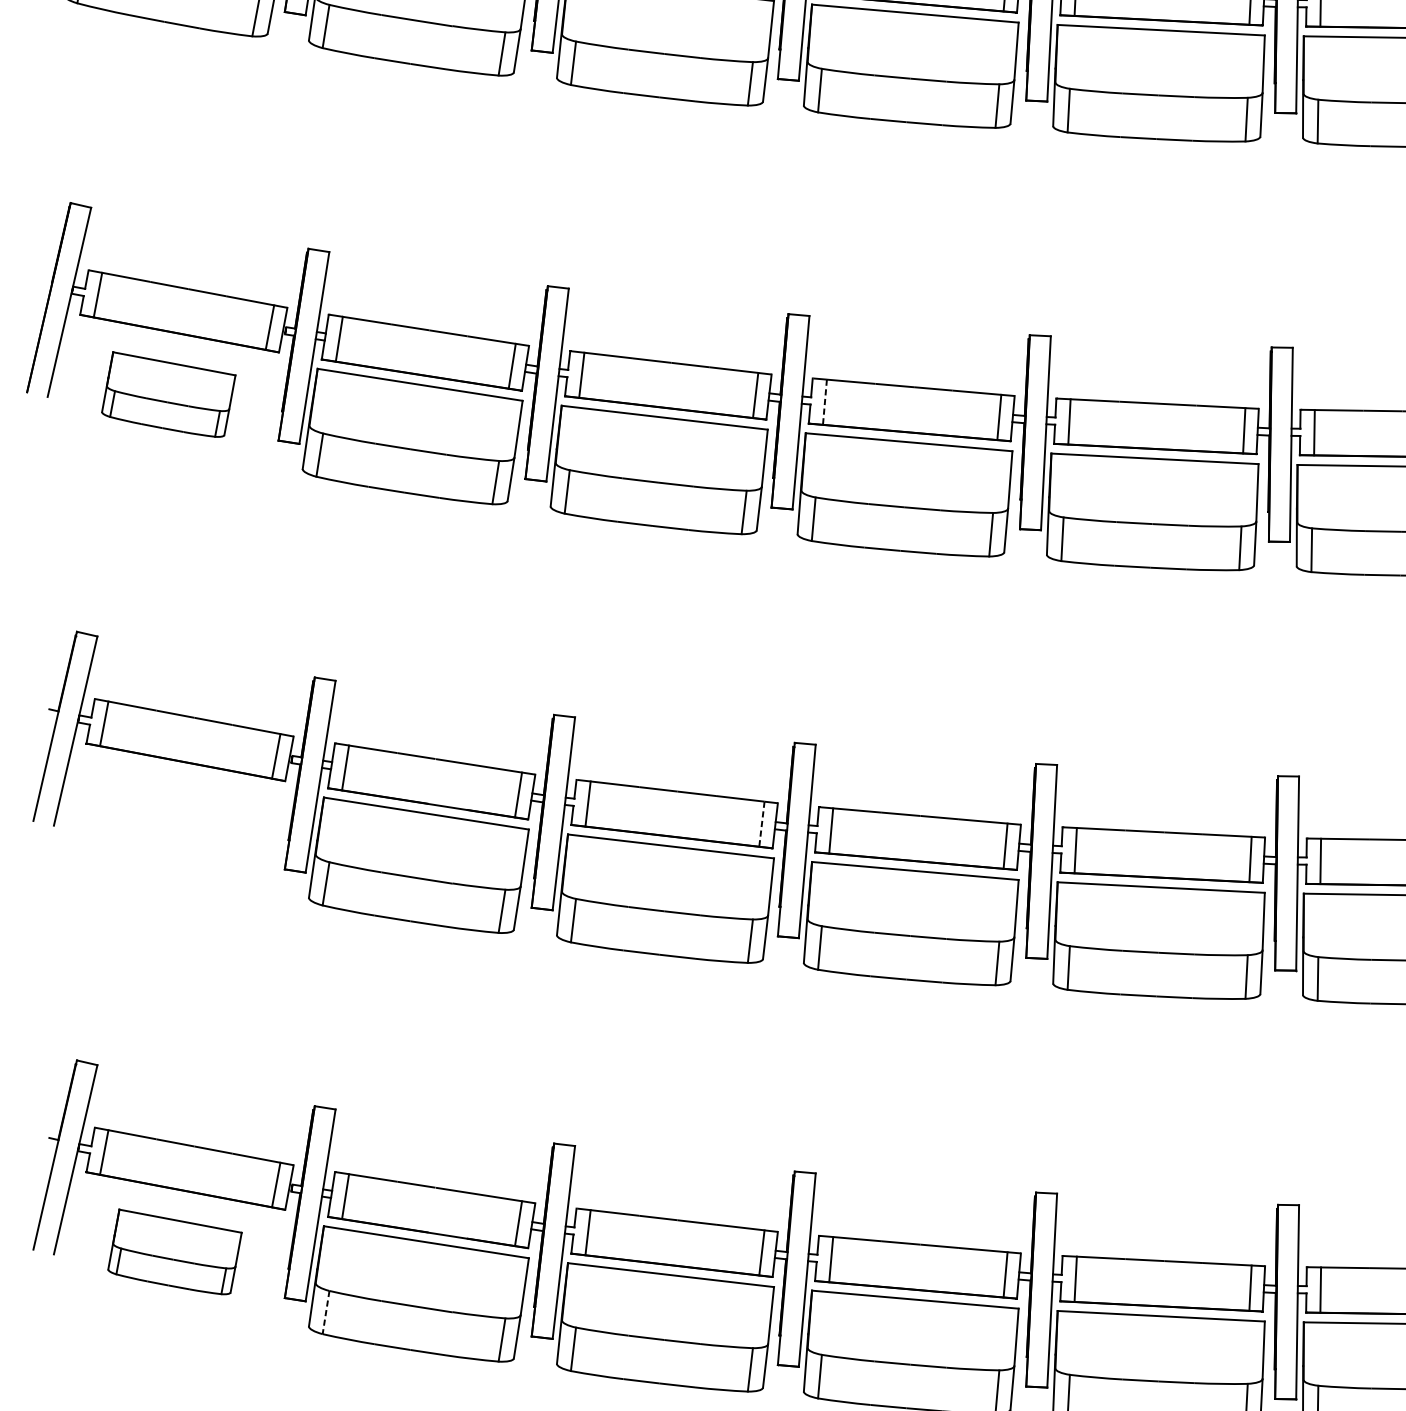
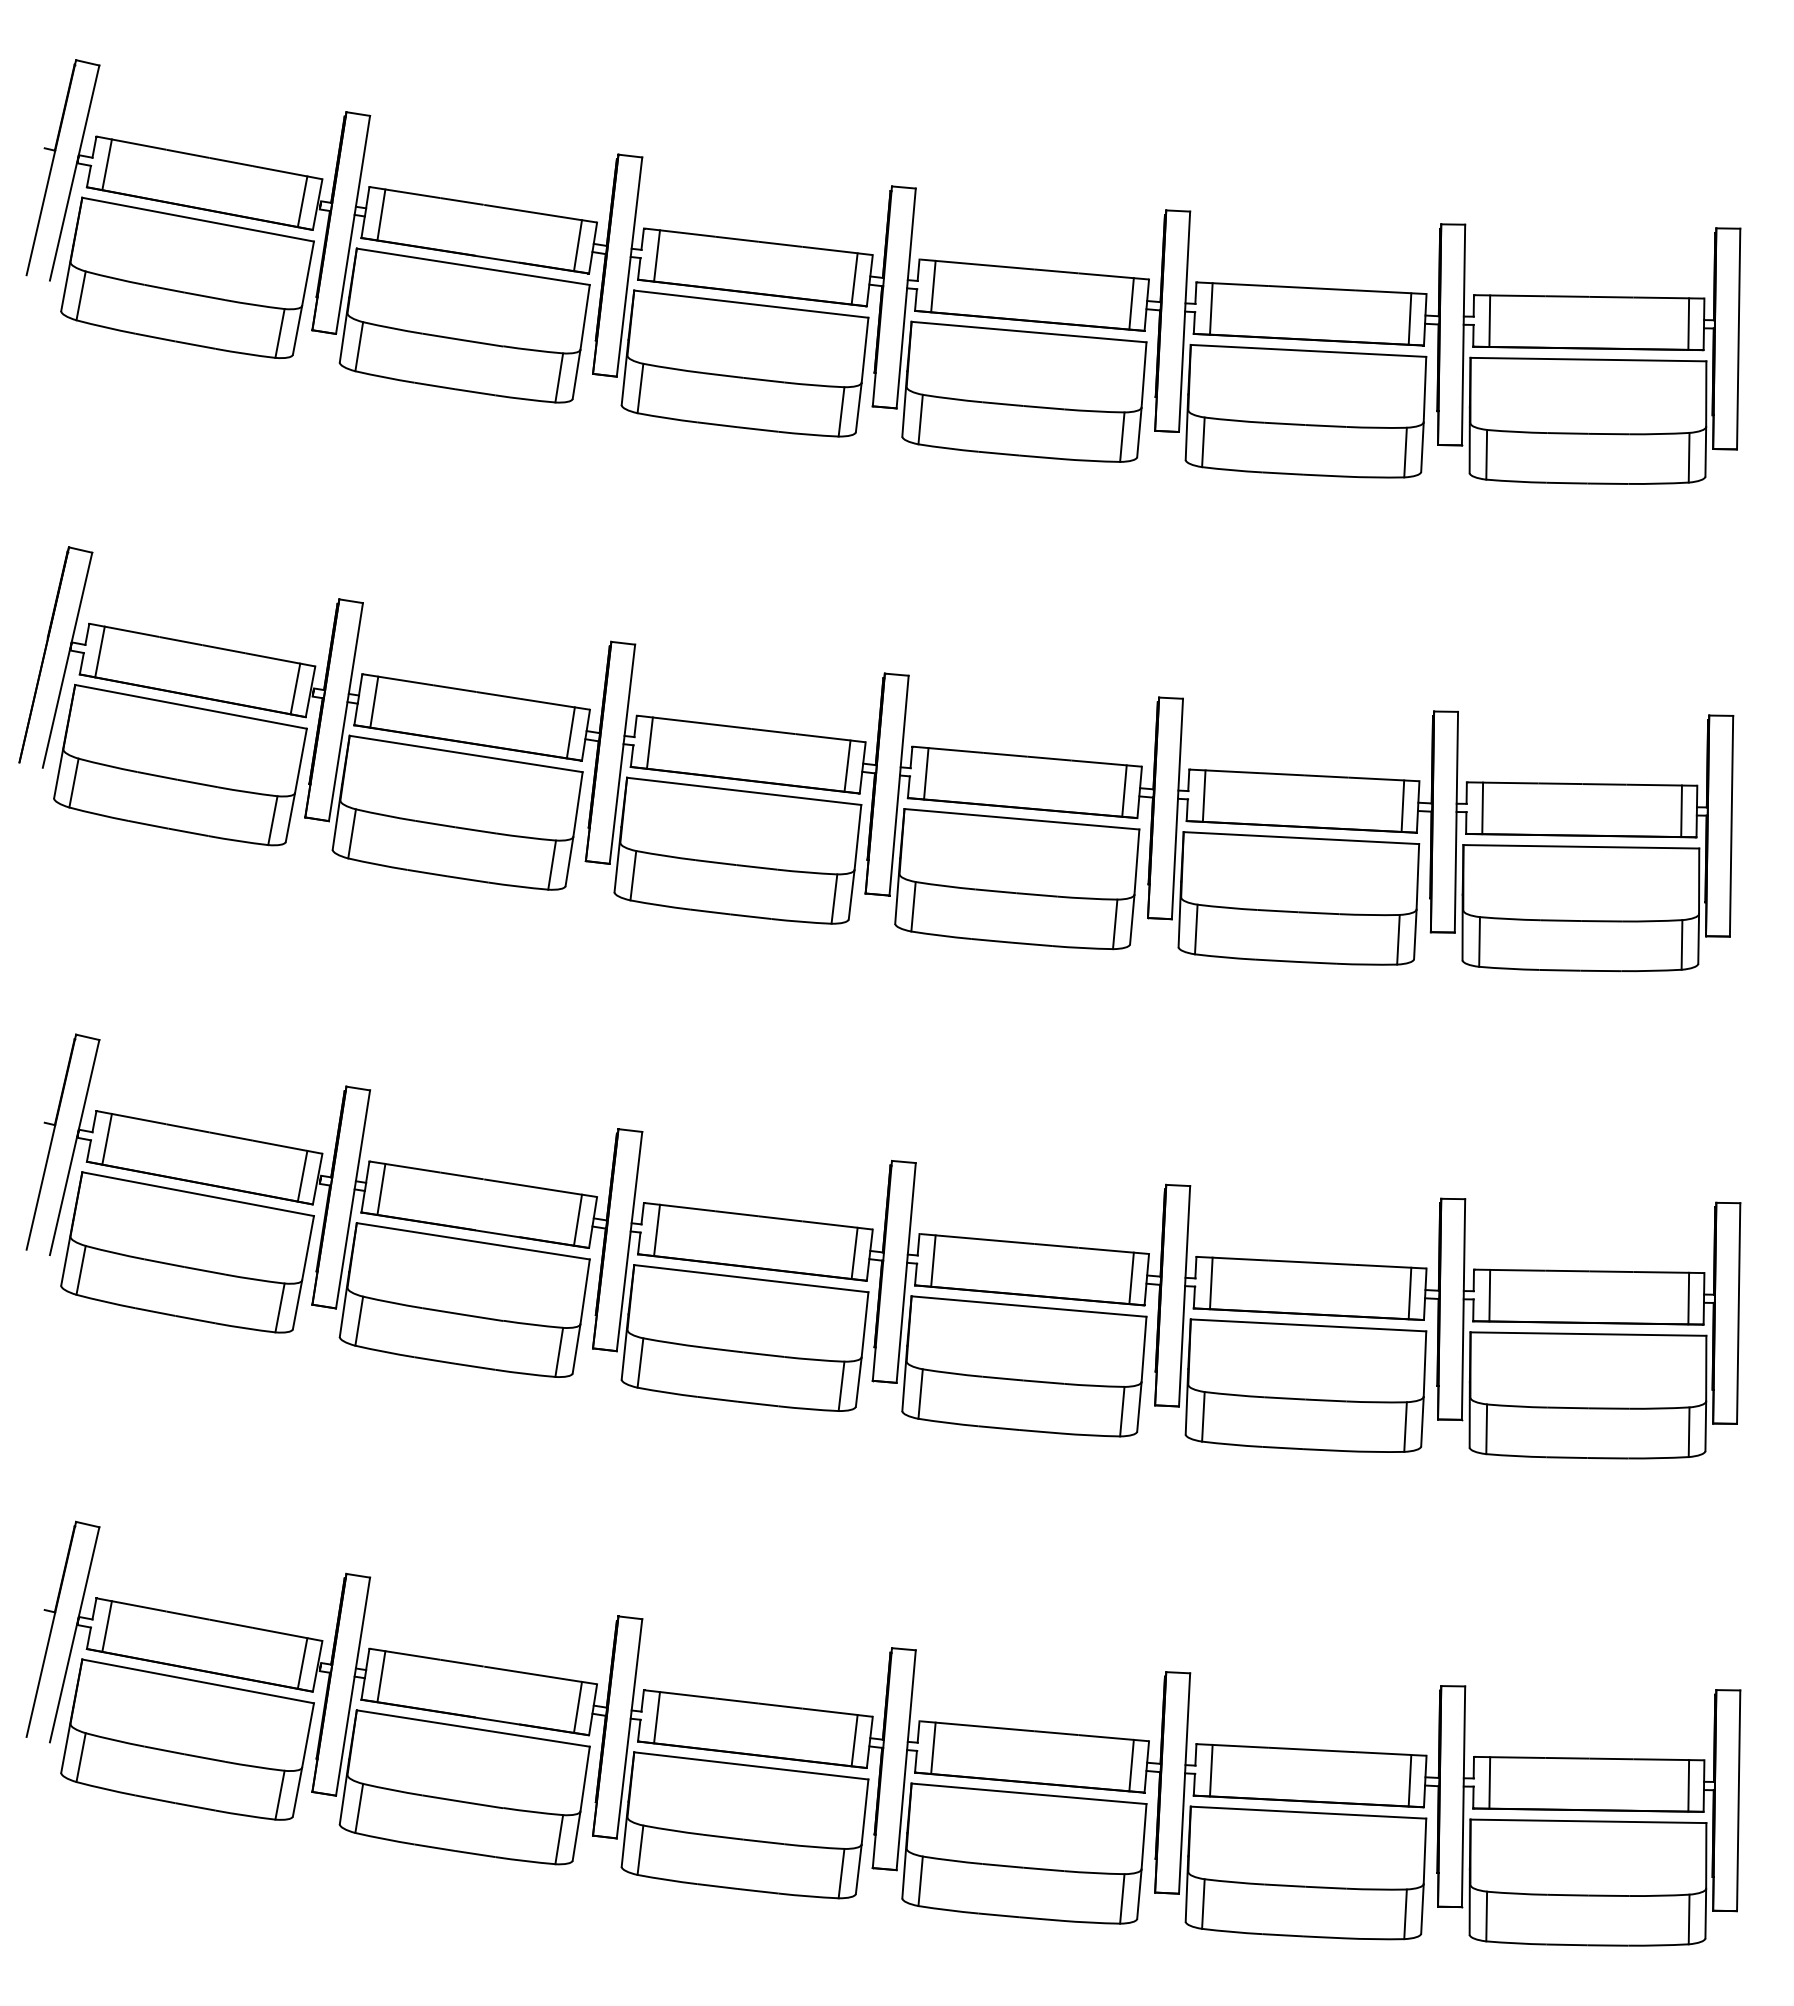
part: (168, 394) -> (180, 764), size x1.67
line: (825, 402) -> (926, 773), dashed -> solid
part: (174, 823) -> (187, 1252), added
line: (761, 824) -> (854, 1253), dashed -> solid
part: (174, 1251) -> (187, 1739), size x1.67
line: (326, 1312) -> (359, 1808), dashed -> solid

